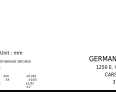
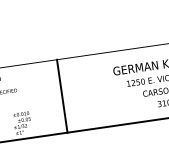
line: (57, 68) -> (62, 95), added

